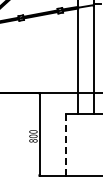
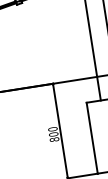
line: (65, 145) -> (92, 139), dashed -> solid

